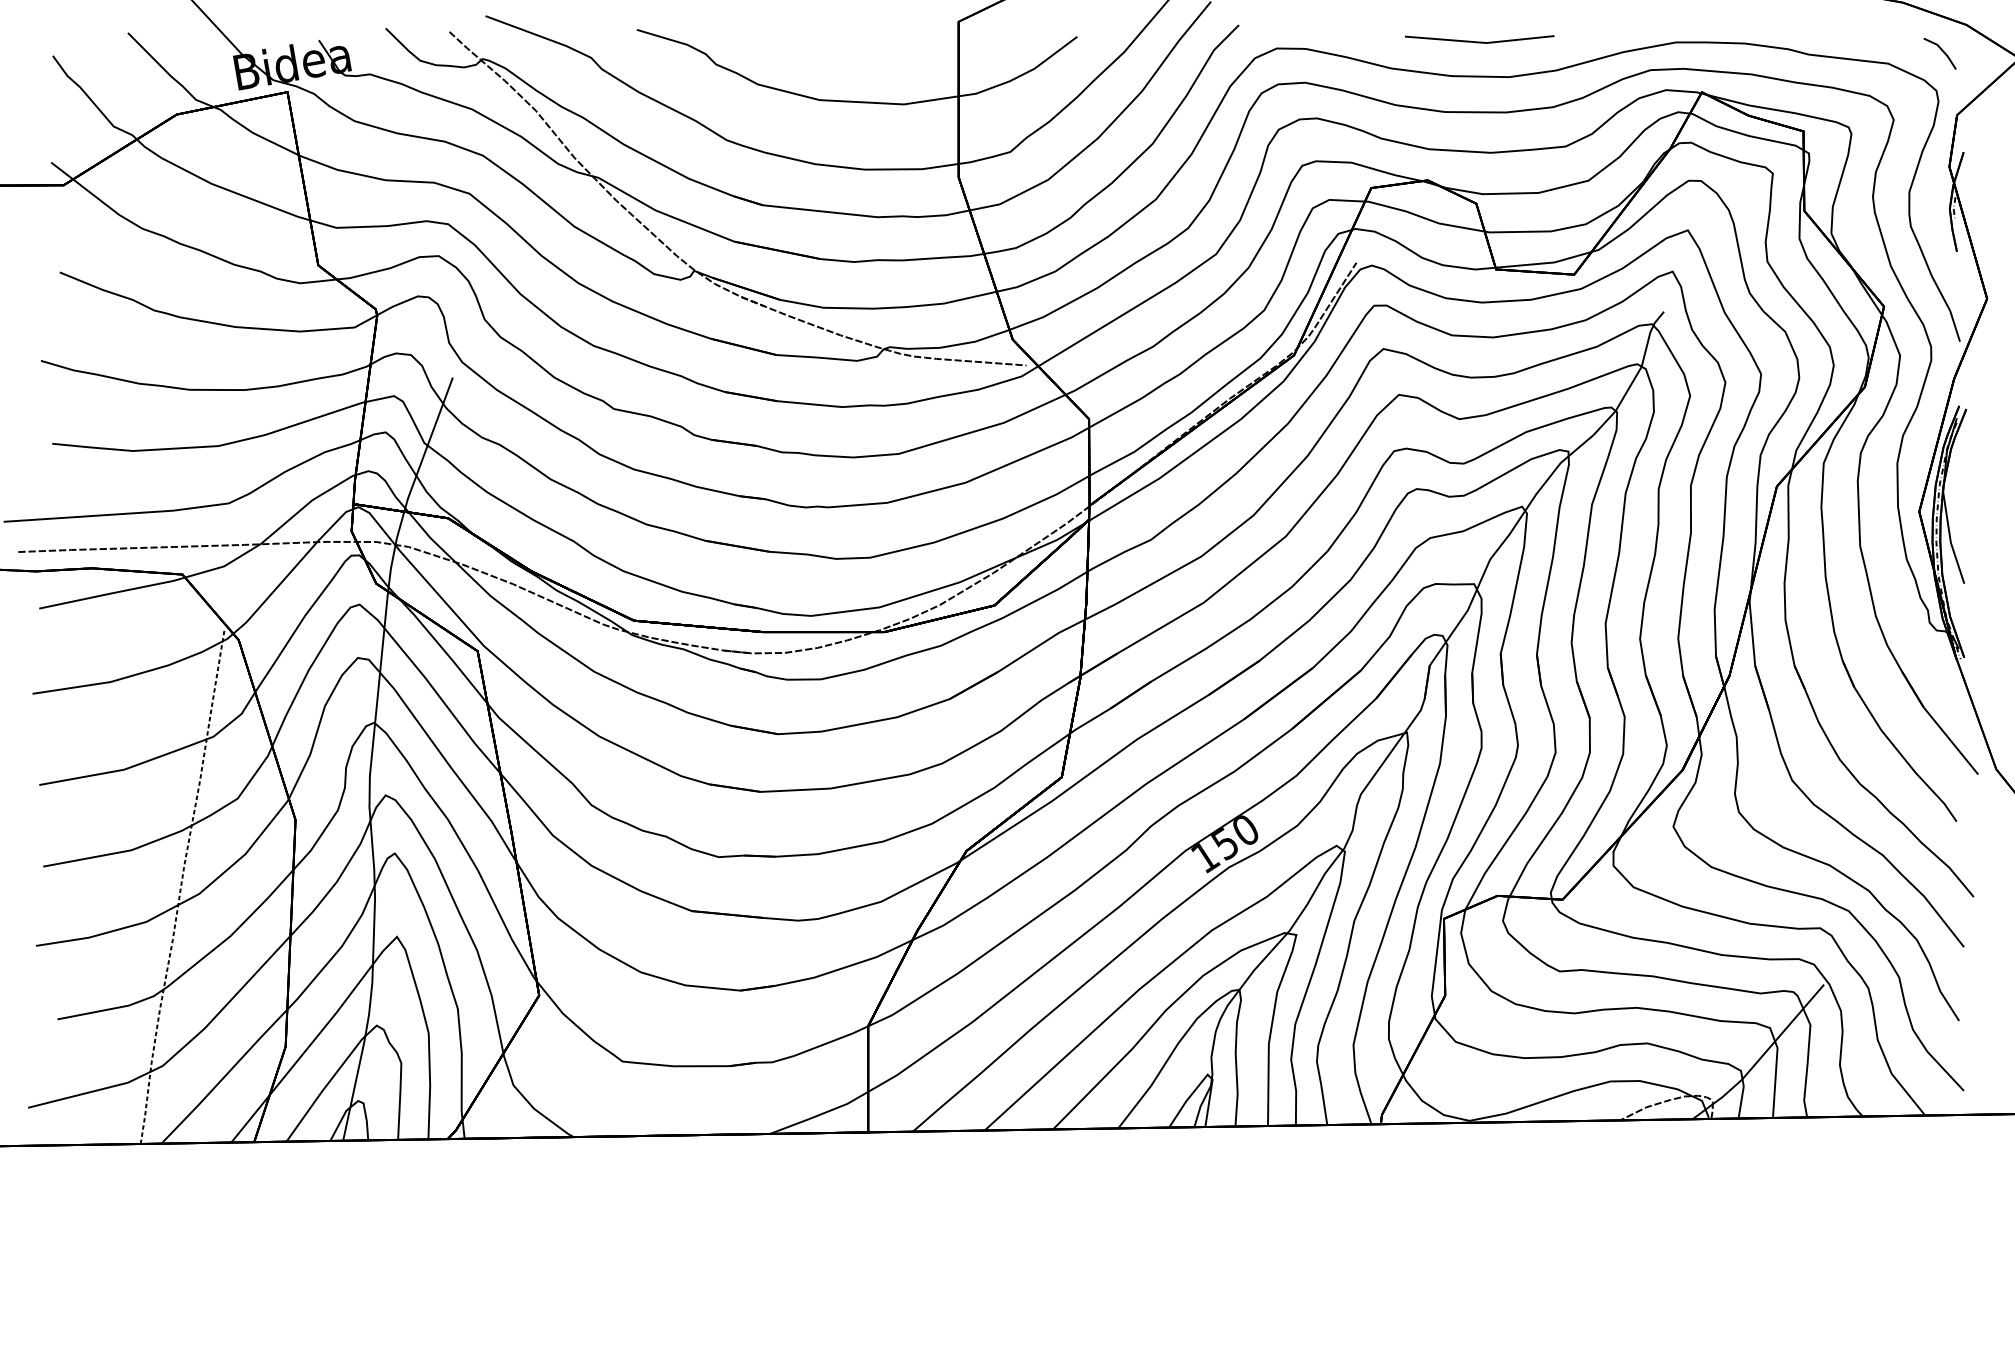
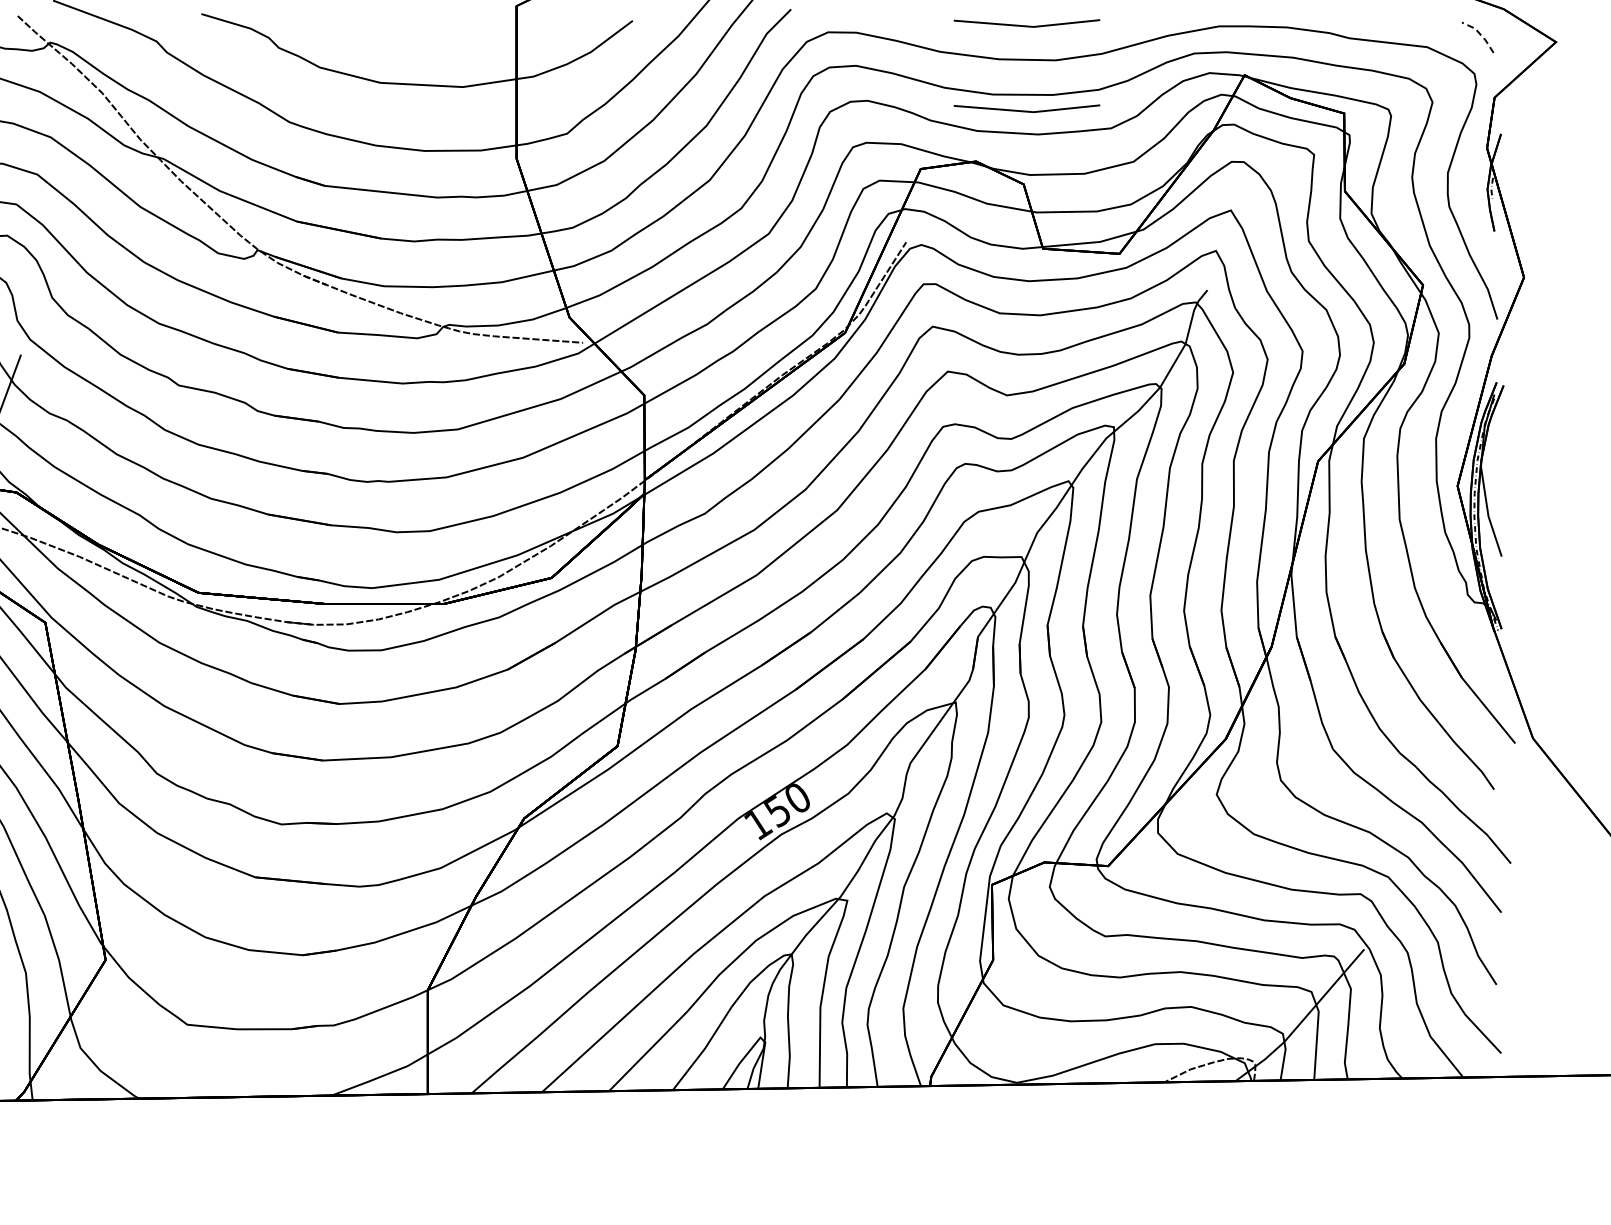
line: (1942, 50) -> (1480, 34), solid -> dashed
line: (1479, 128) -> (1026, 110), added

